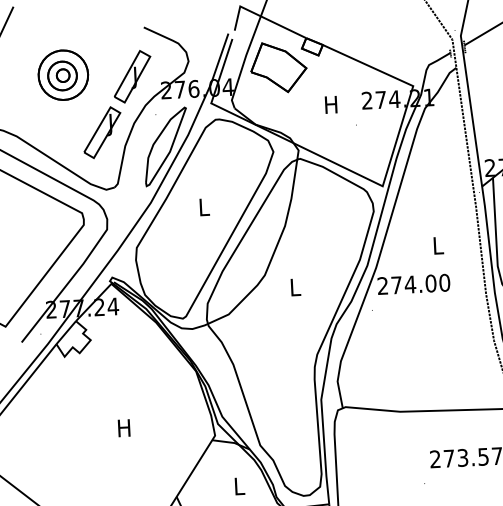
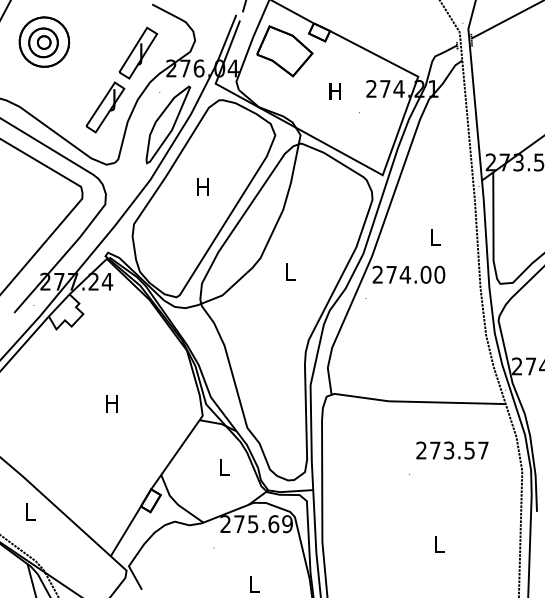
part: (63, 74) -> (44, 41), moved
text: (203, 206) -> (202, 186), L -> H

